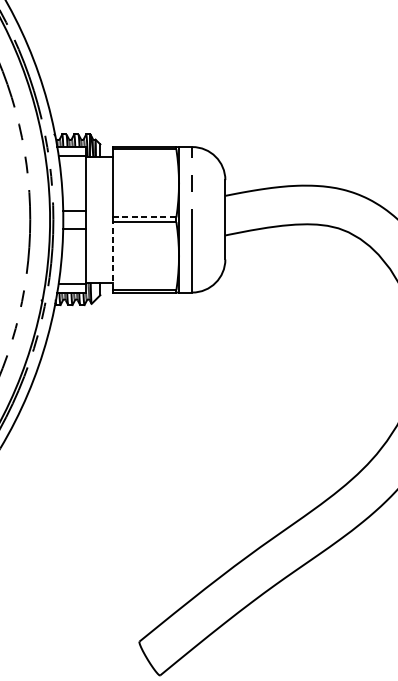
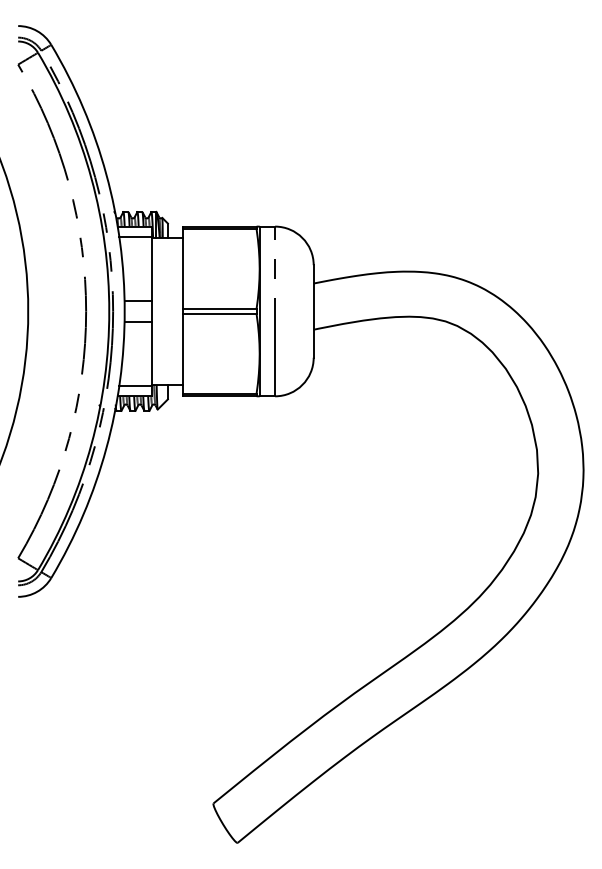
line: (145, 217) -> (220, 308), dashed -> solid
line: (112, 255) -> (182, 353), dashed -> solid

